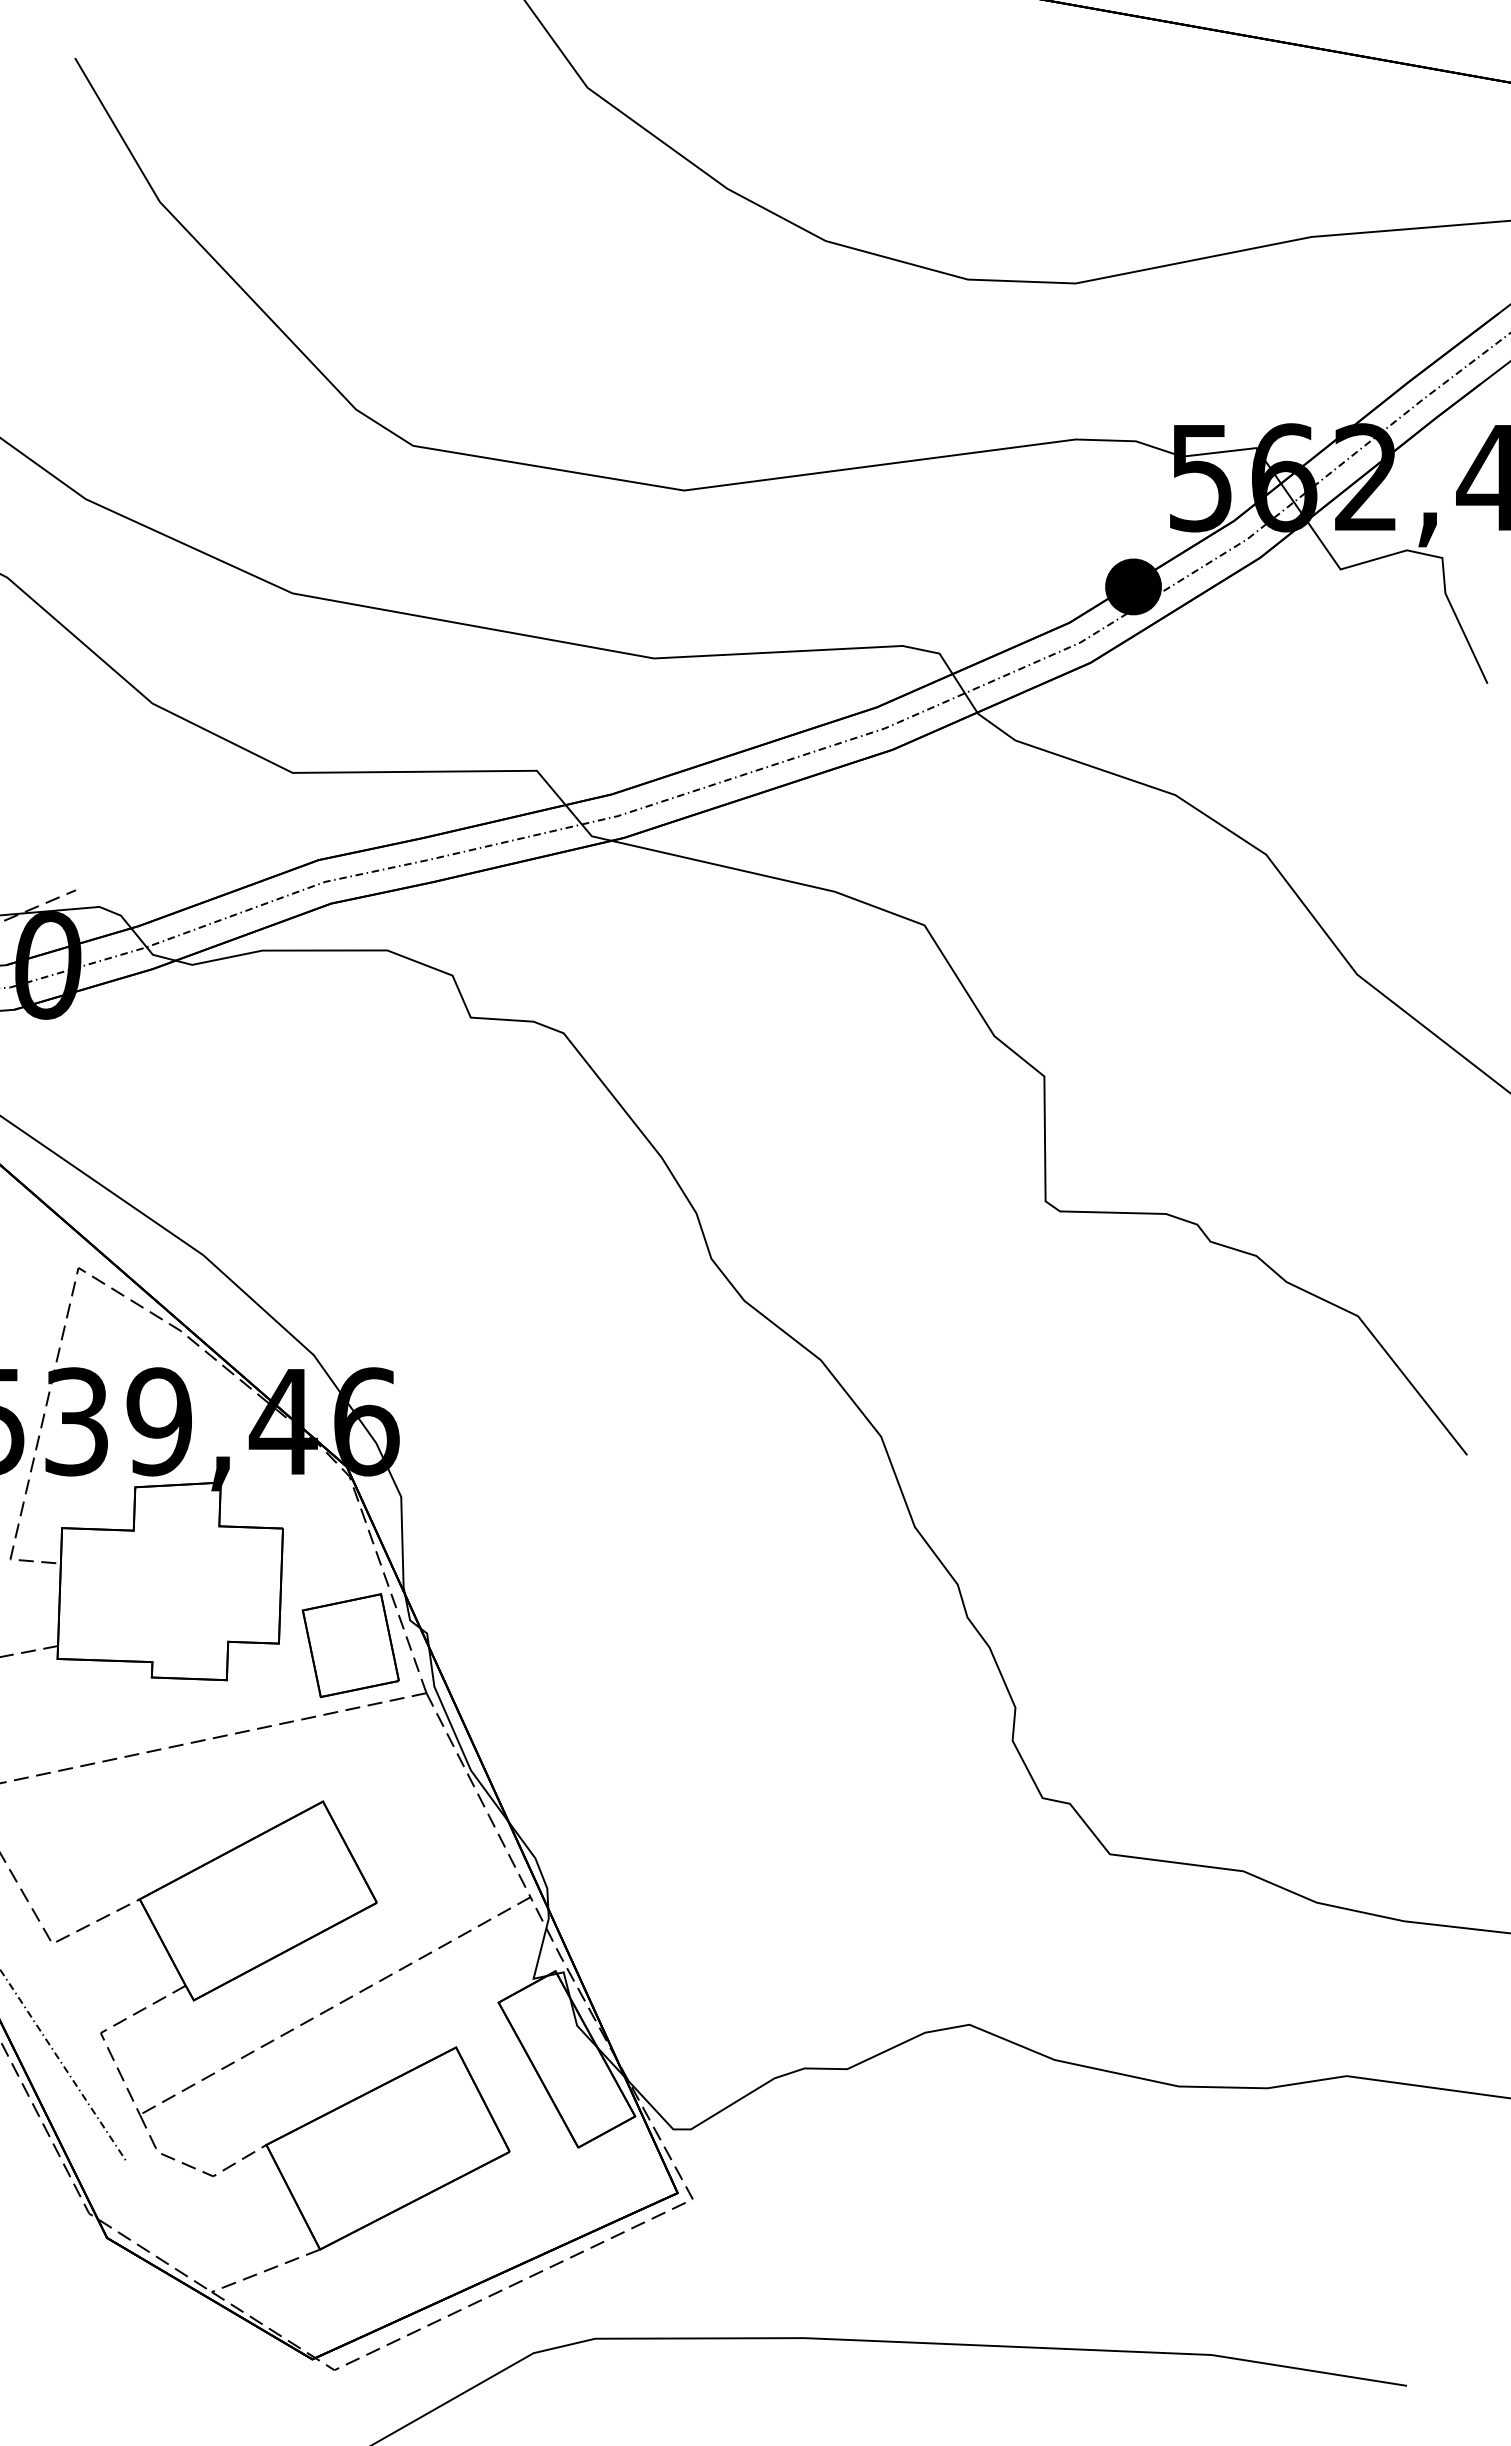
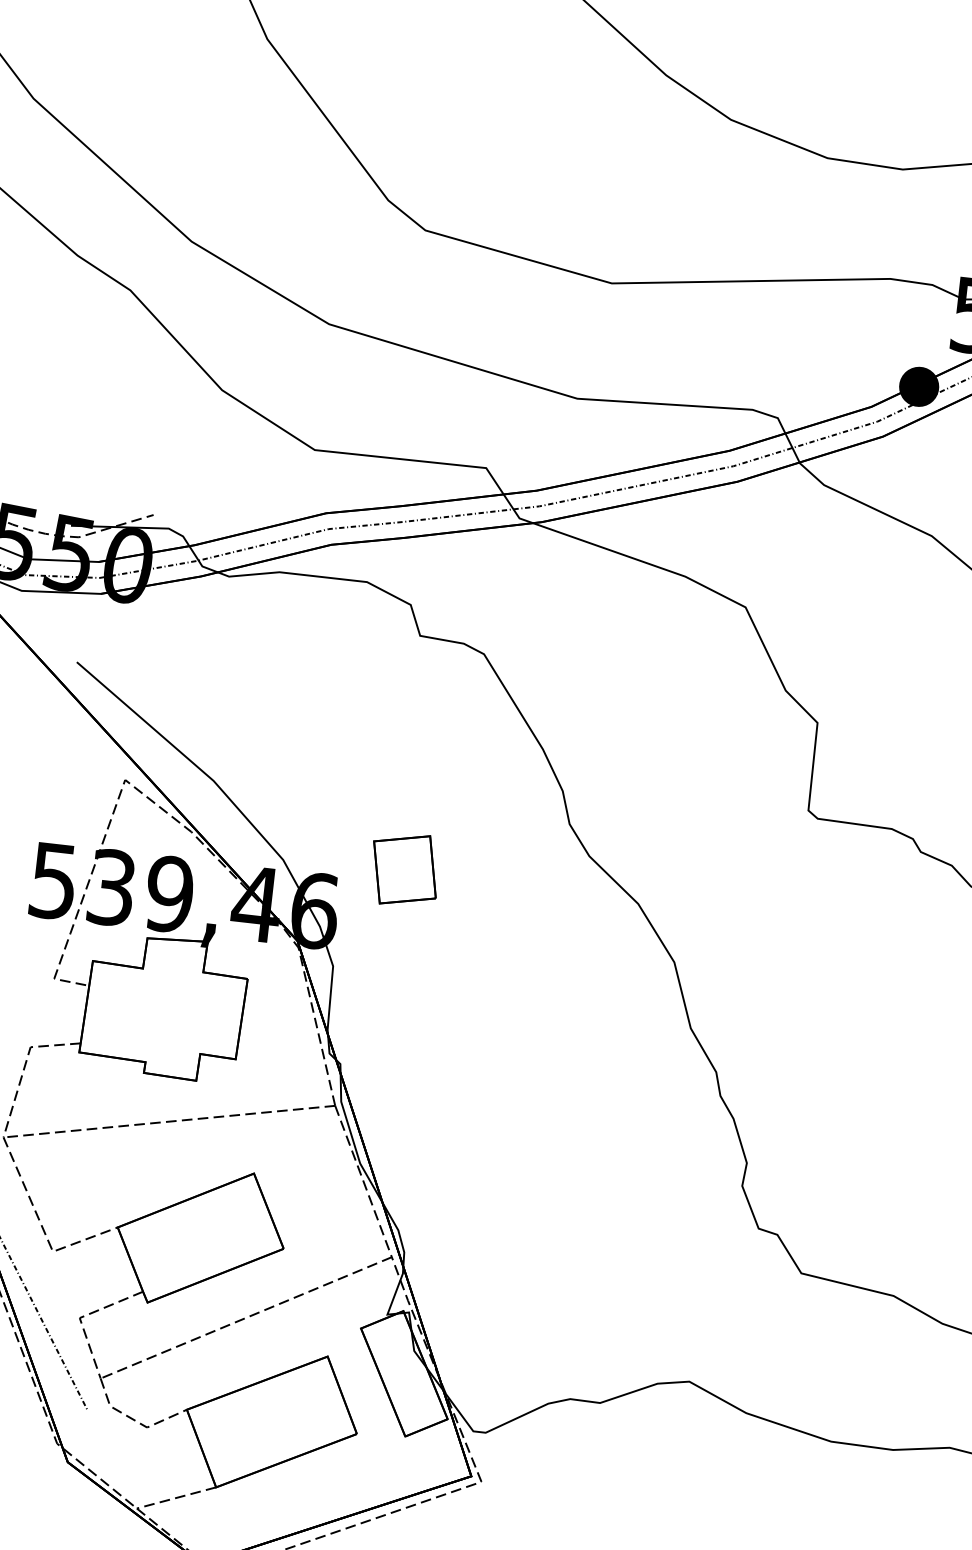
part: (350, 1645) -> (404, 869), moved

